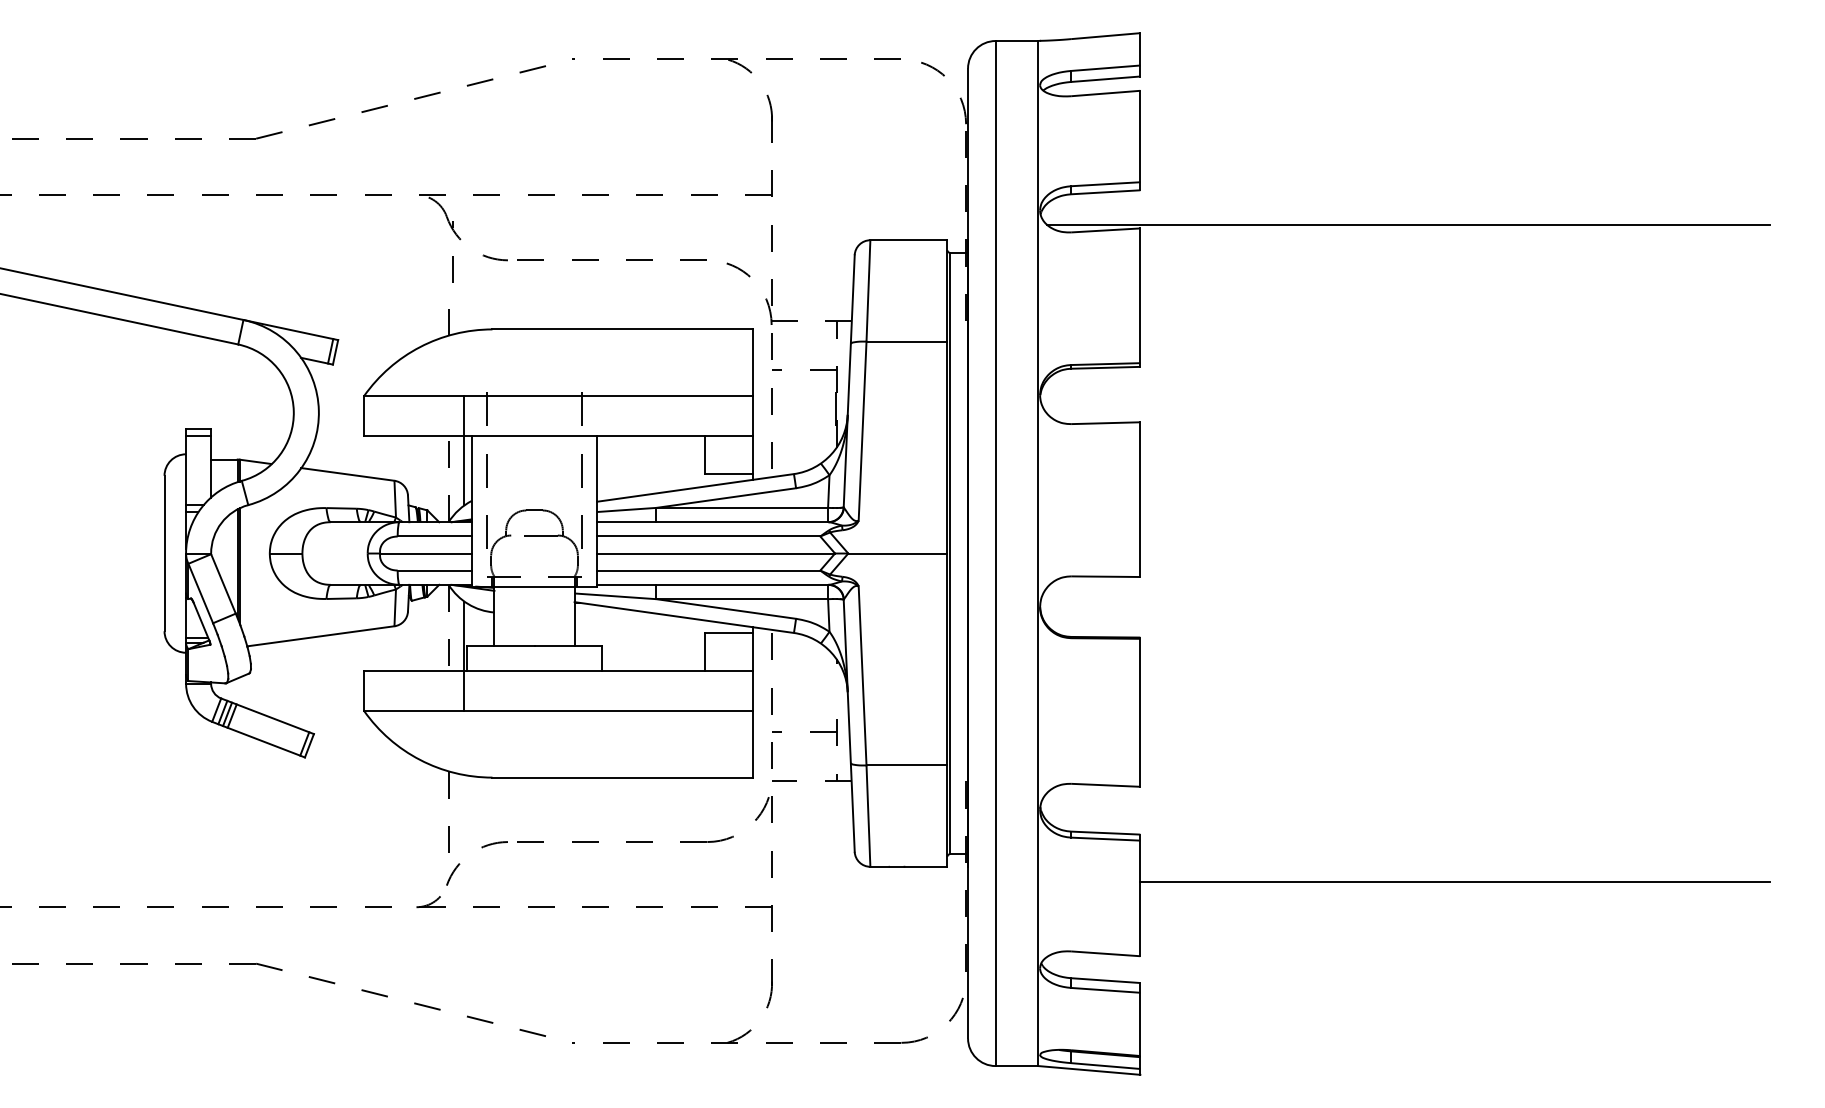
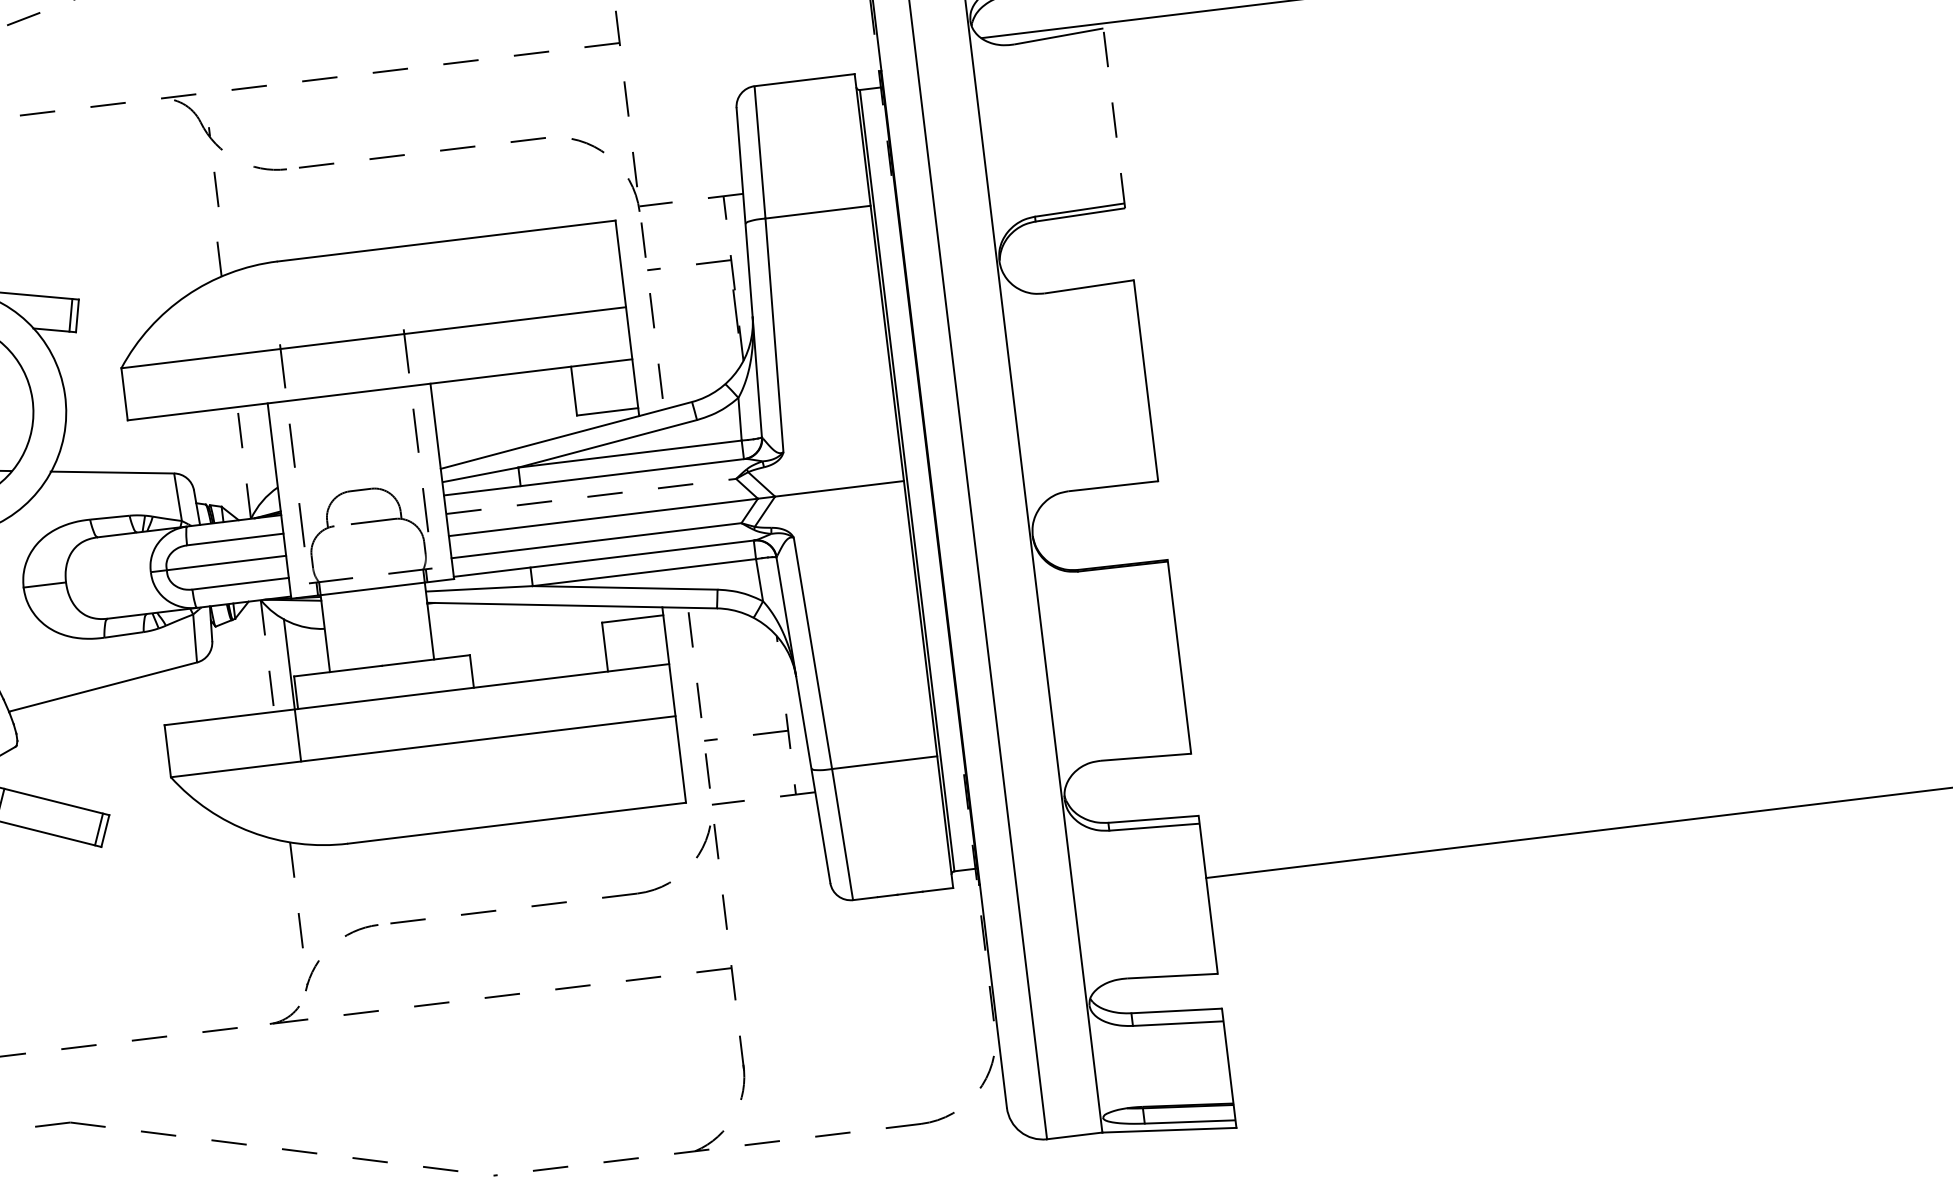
line: (1140, 297) -> (1114, 118), solid -> dashed
line: (464, 450) -> (260, 423), removed
line: (708, 536) -> (590, 496), solid -> dashed

